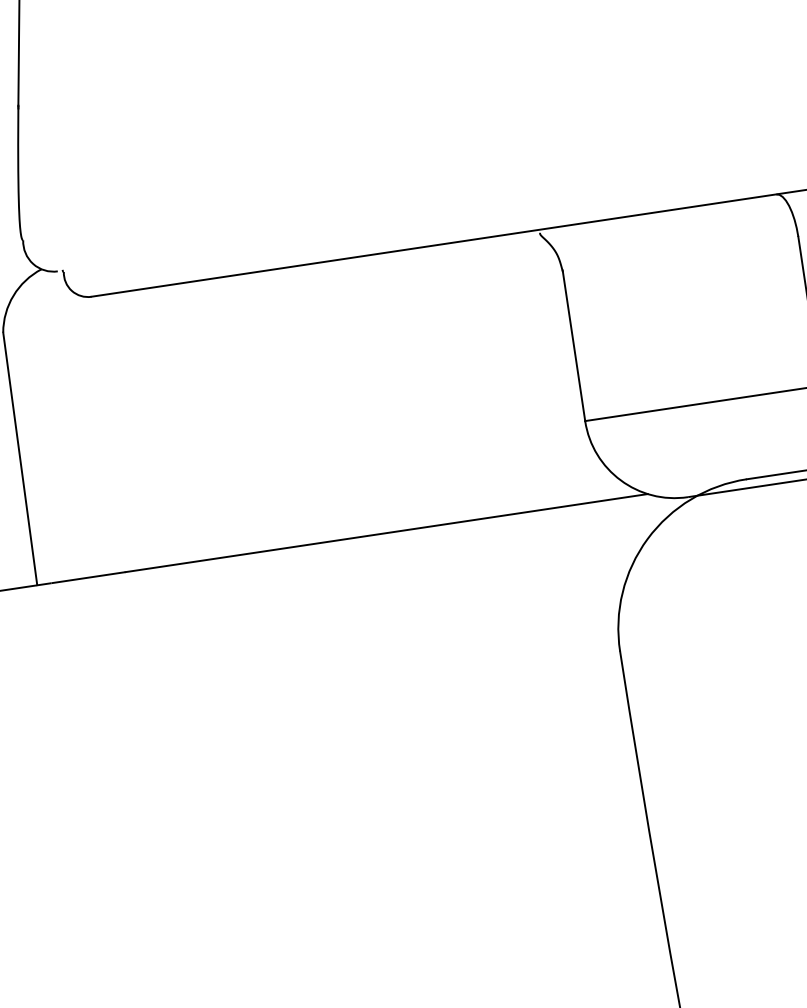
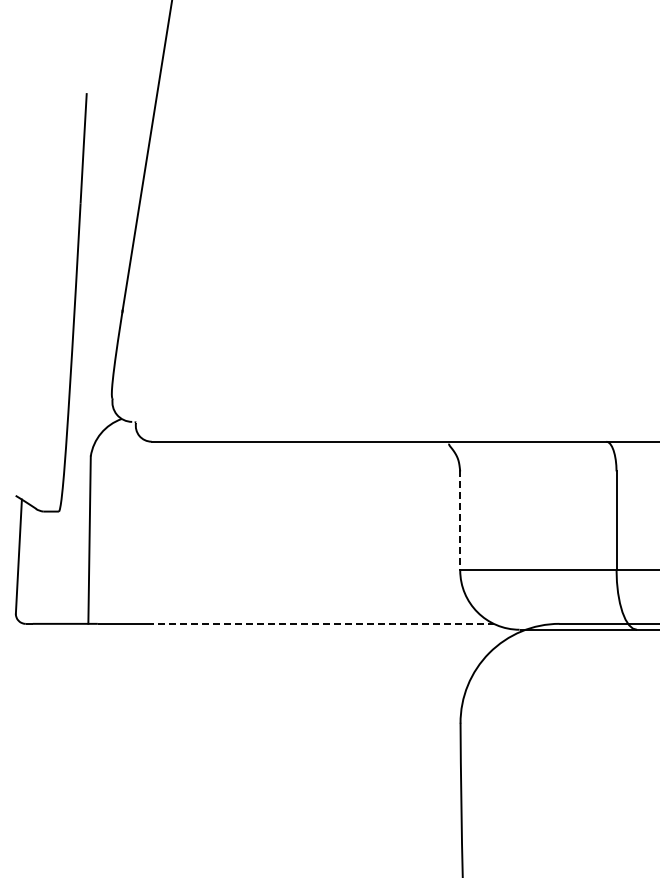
line: (574, 345) -> (460, 520), solid -> dashed
line: (386, 532) -> (320, 623), solid -> dashed

